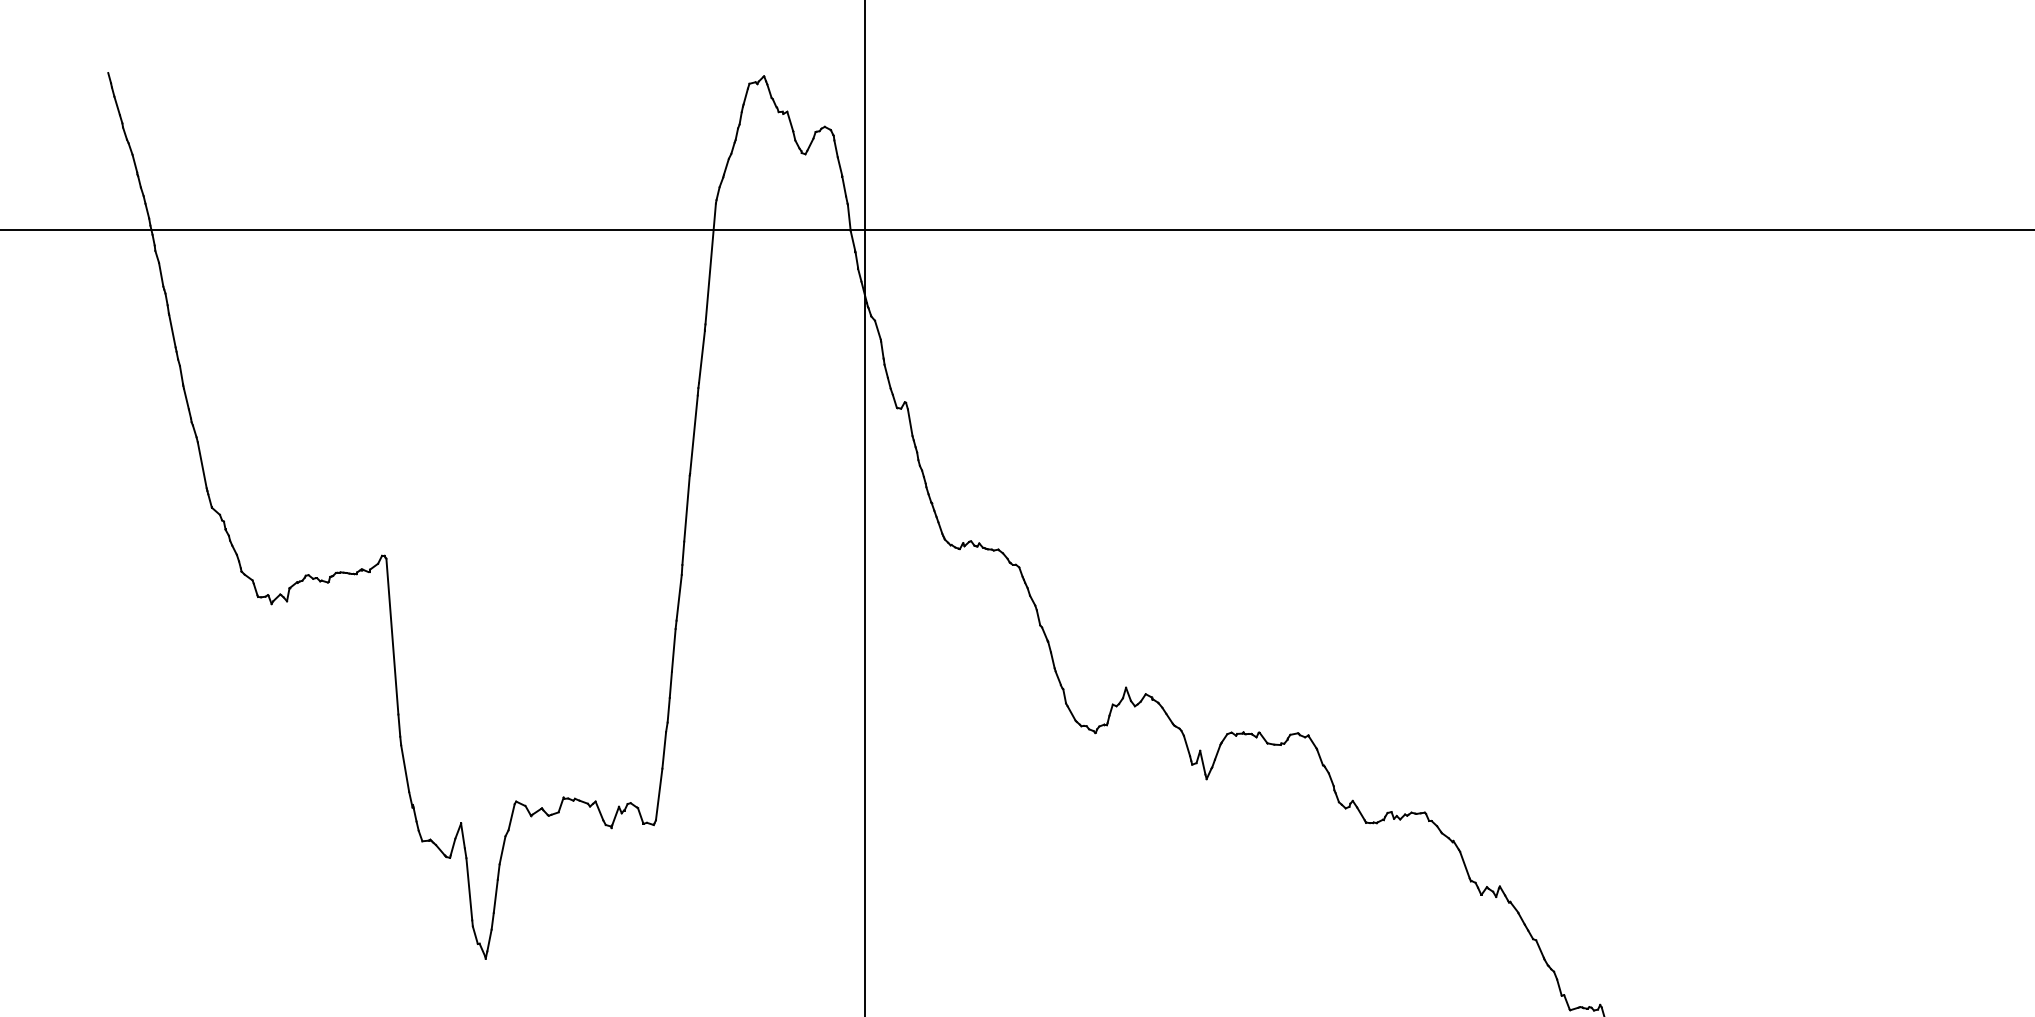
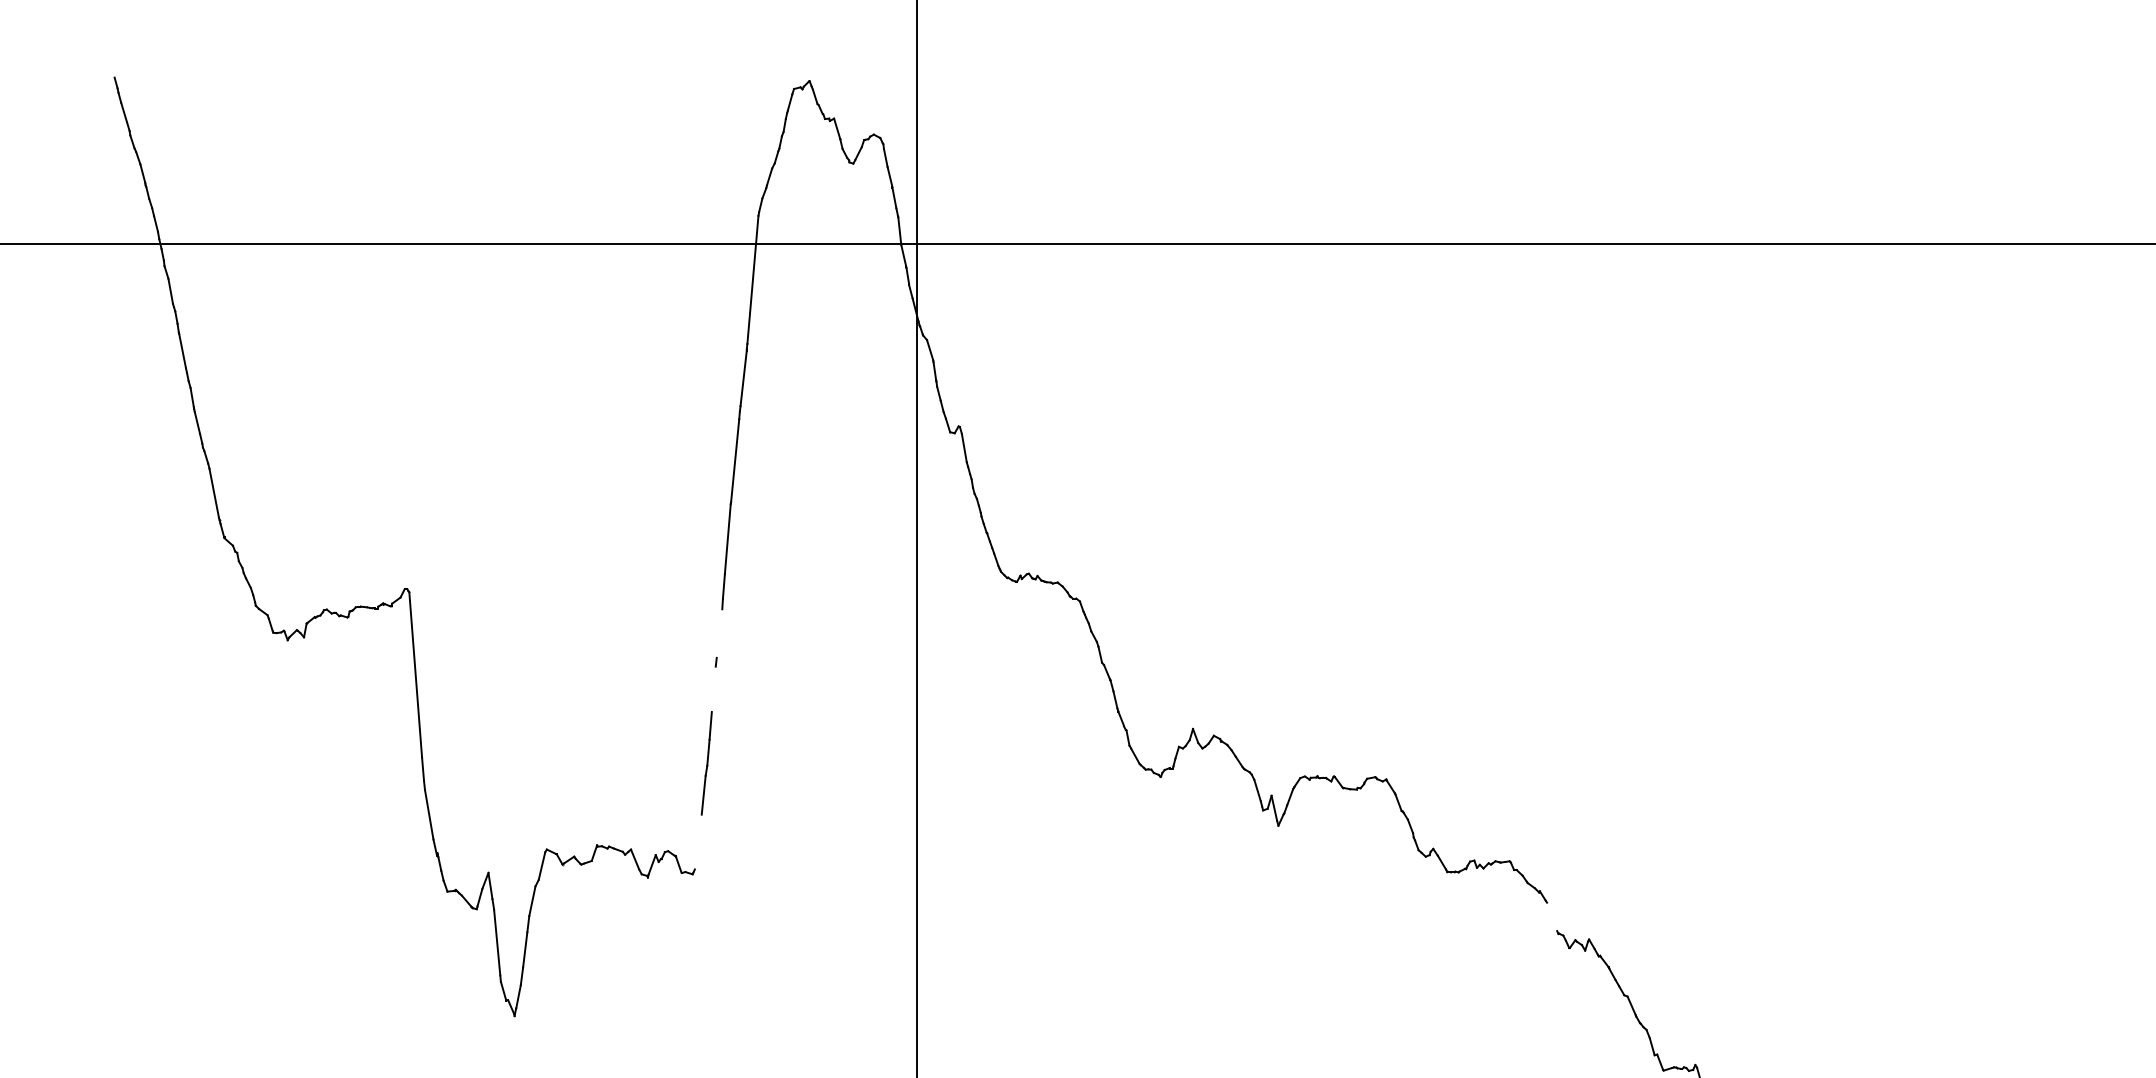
line: (679, 597) -> (719, 633), removed
line: (673, 649) -> (713, 688), removed
line: (658, 793) -> (697, 841), removed
line: (1465, 865) -> (1552, 917), removed

